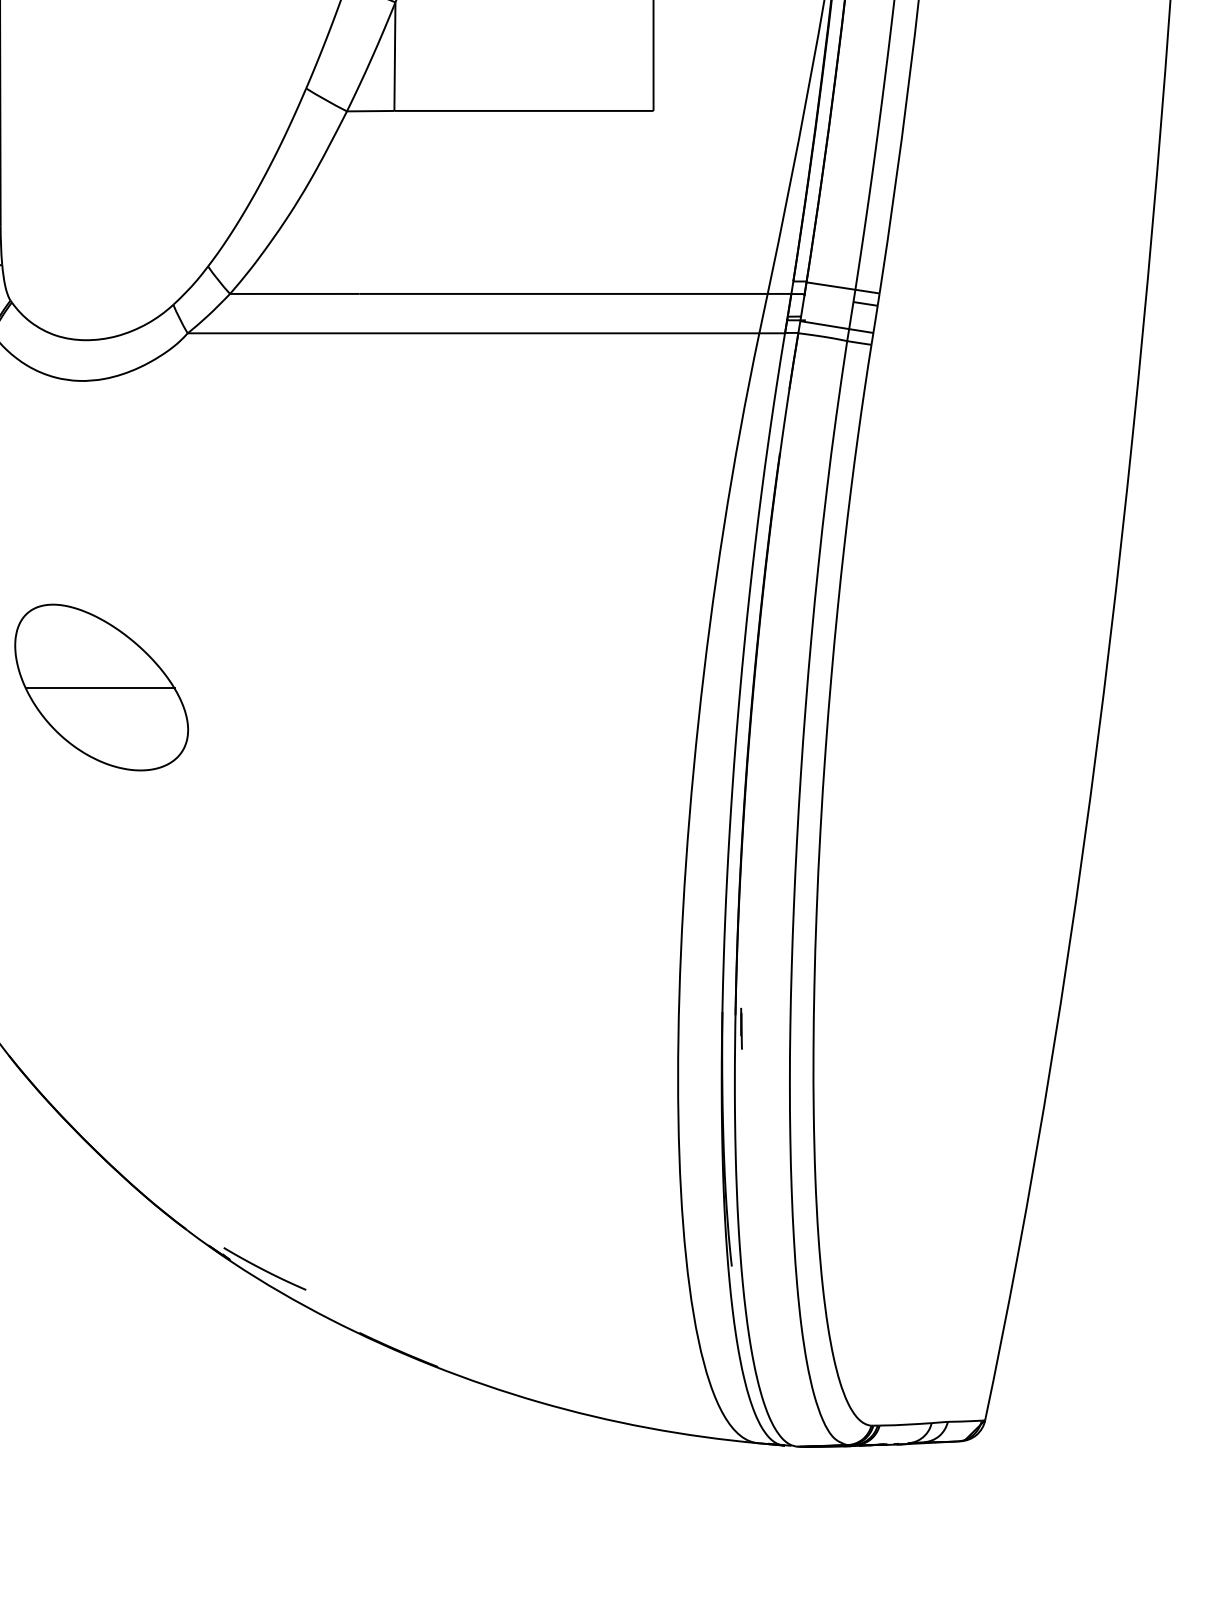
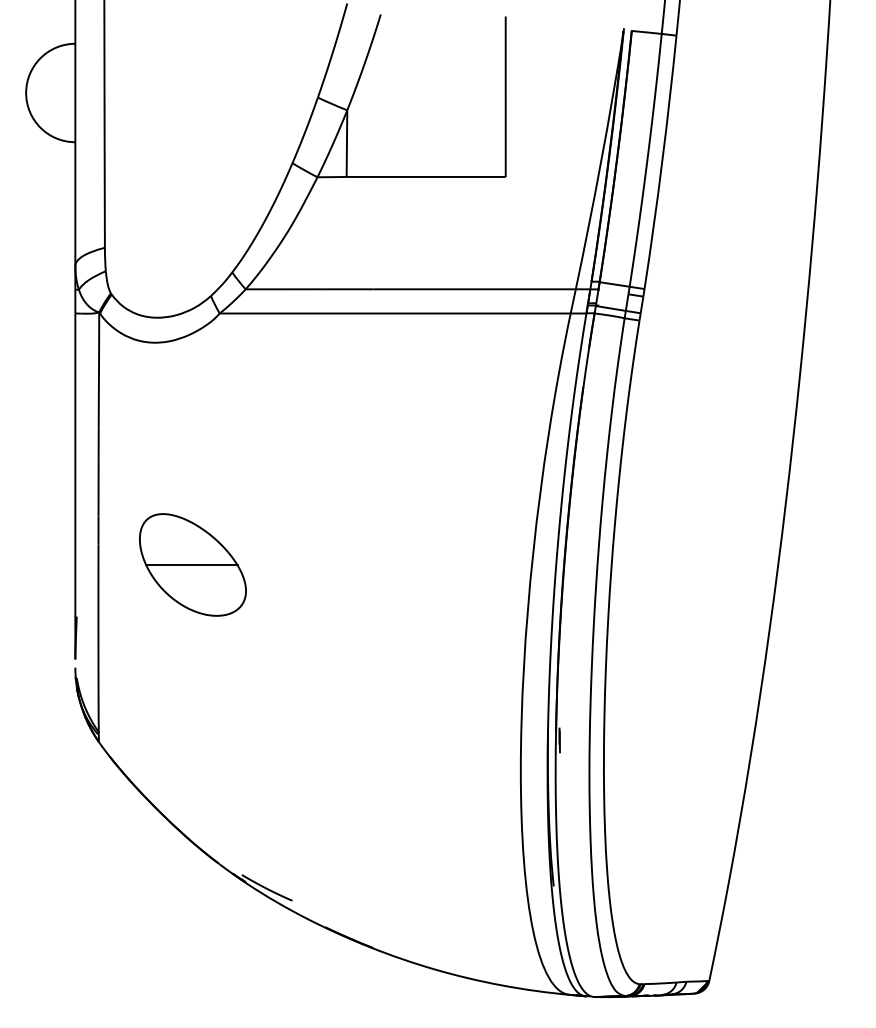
part: (100, 686) -> (192, 564), moved

